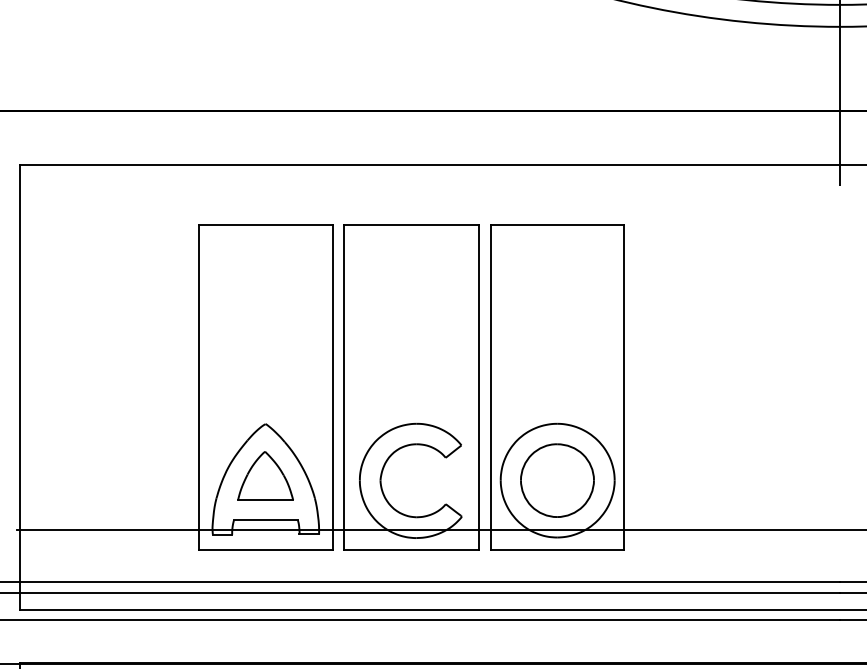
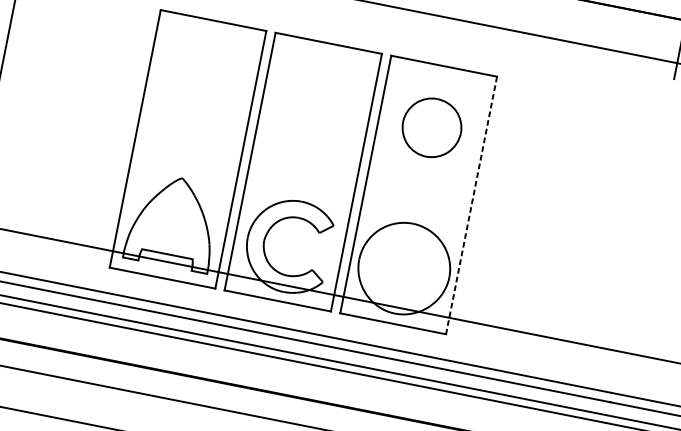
line: (624, 387) -> (471, 205), solid -> dashed
part: (265, 475) -> (173, 218), removed
part: (557, 480) -> (432, 127), moved

